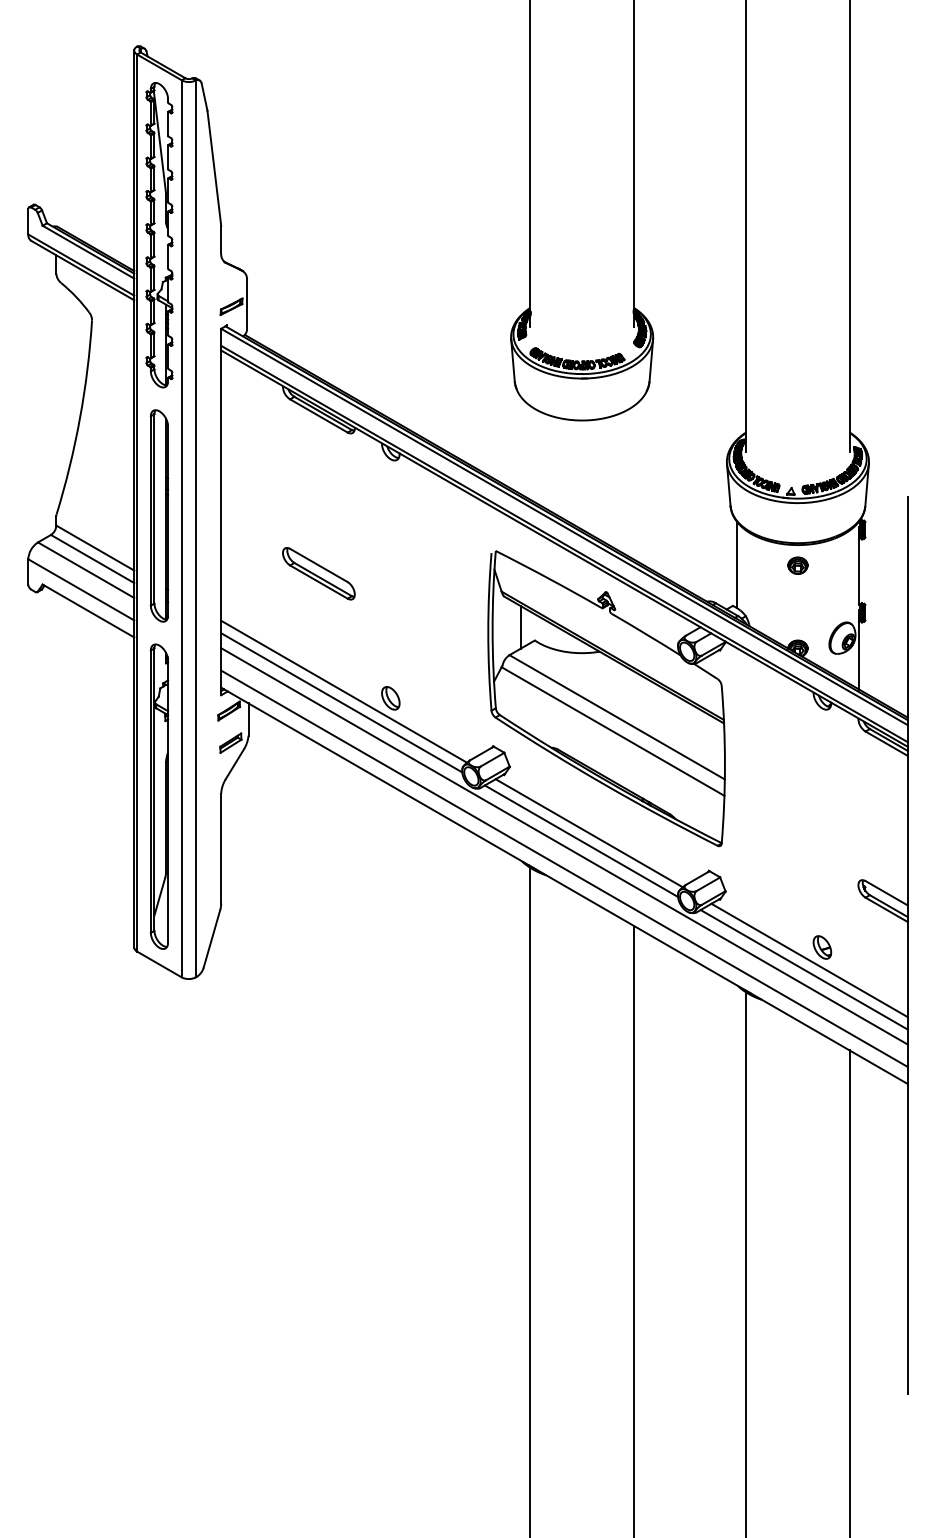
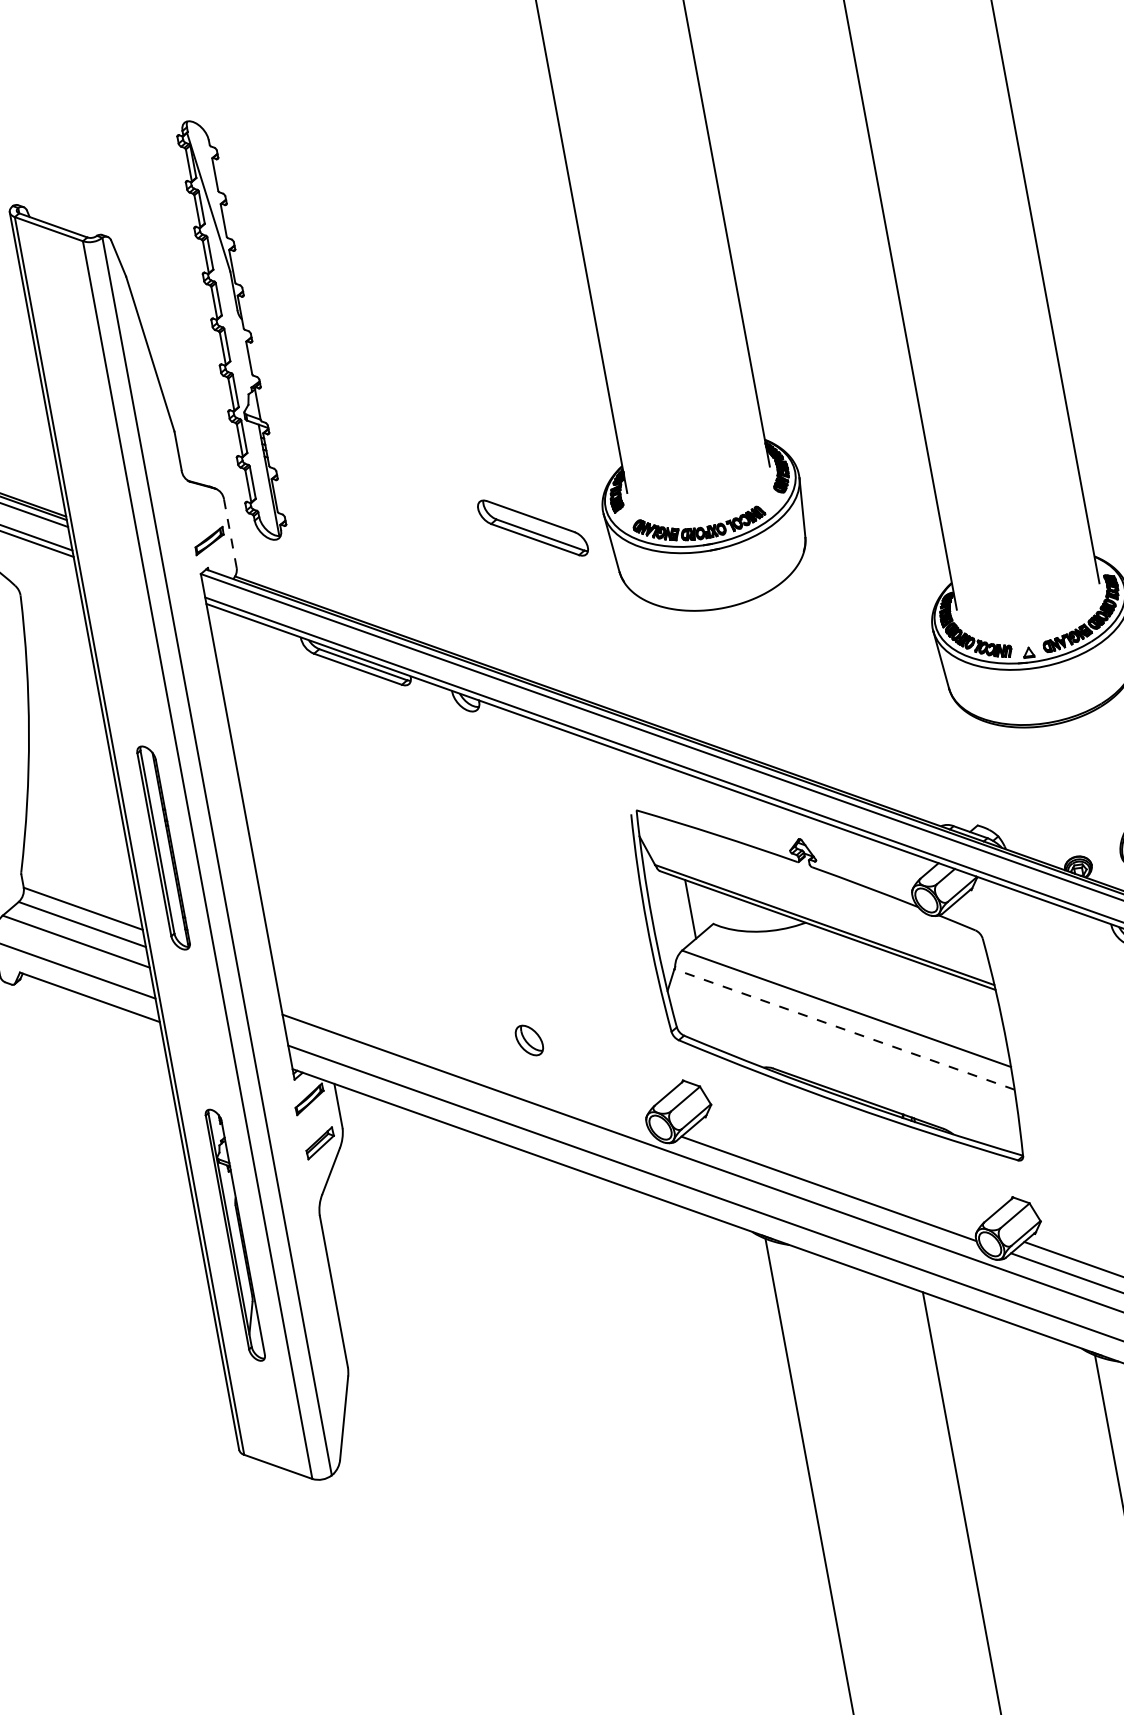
part: (159, 235) -> (231, 330), moved
line: (247, 304) -> (230, 533), solid -> dashed
part: (159, 515) -> (163, 847), size x0.7
line: (736, 564) -> (972, 767), removed
part: (797, 565) -> (1056, 753), removed
part: (318, 573) -> (532, 527), moved
line: (343, 691) -> (462, 1043), removed
line: (341, 702) -> (462, 1058), removed
line: (613, 731) -> (845, 1029), solid -> dashed
part: (159, 796) -> (235, 1235), size x0.6
line: (588, 833) -> (836, 1176), removed

